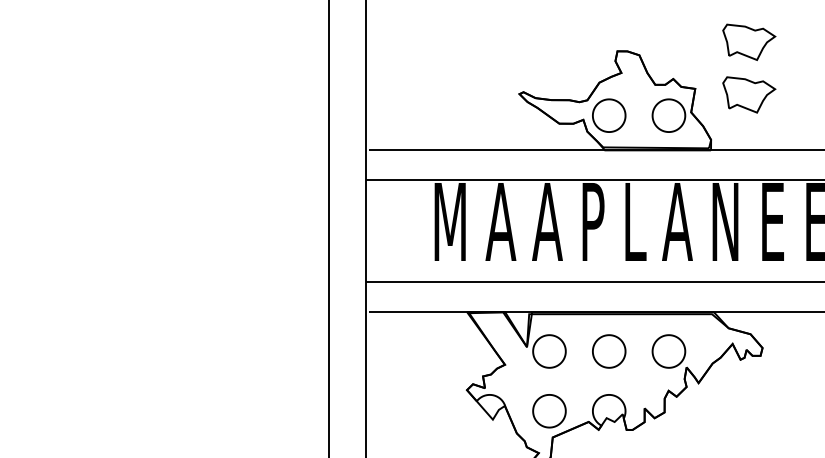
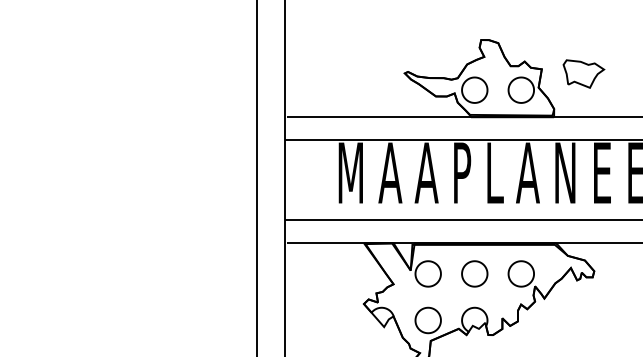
part: (748, 41) -> (583, 32), removed

